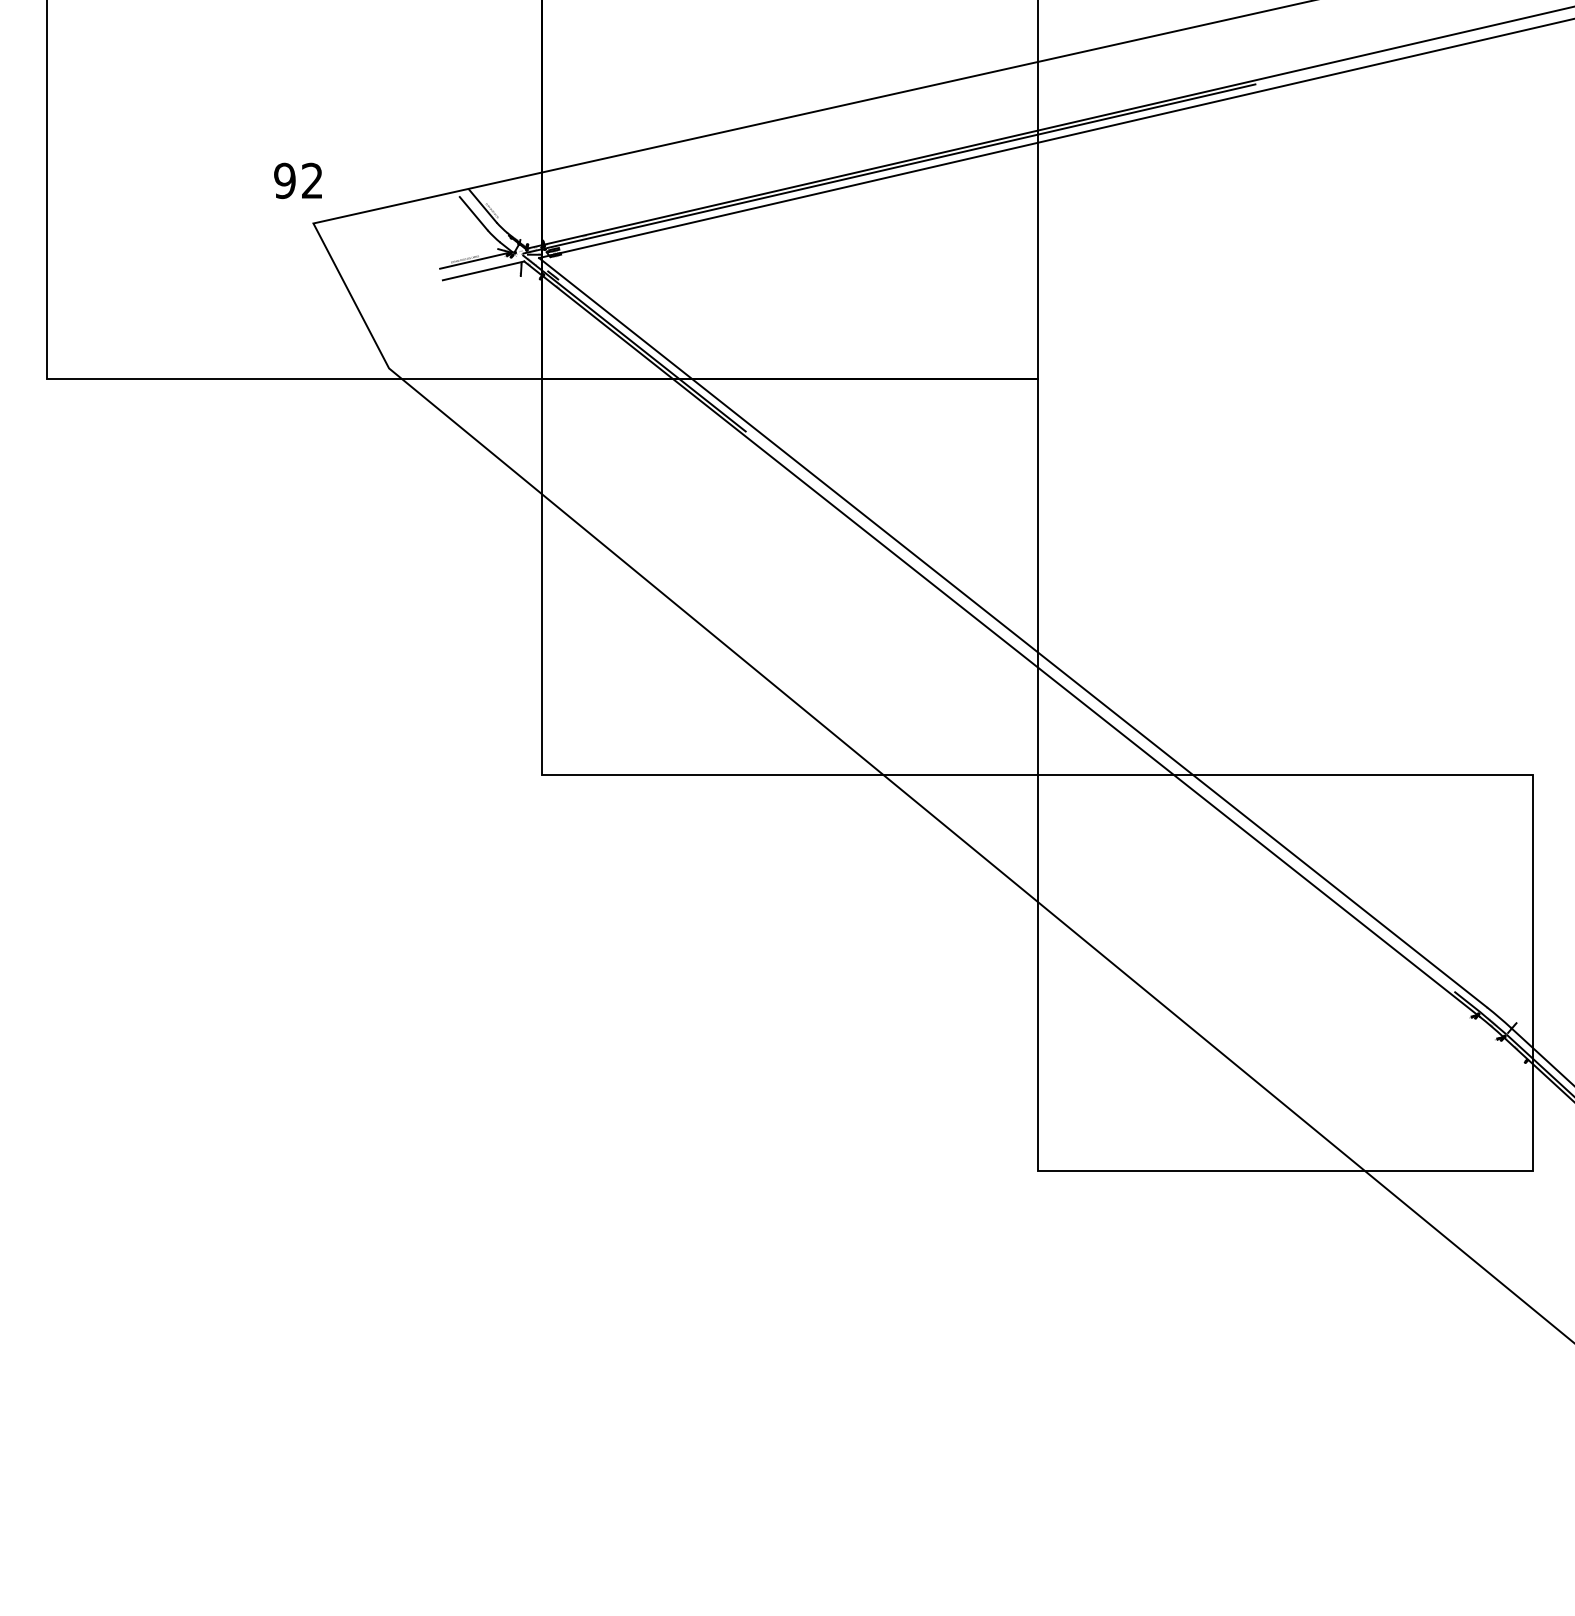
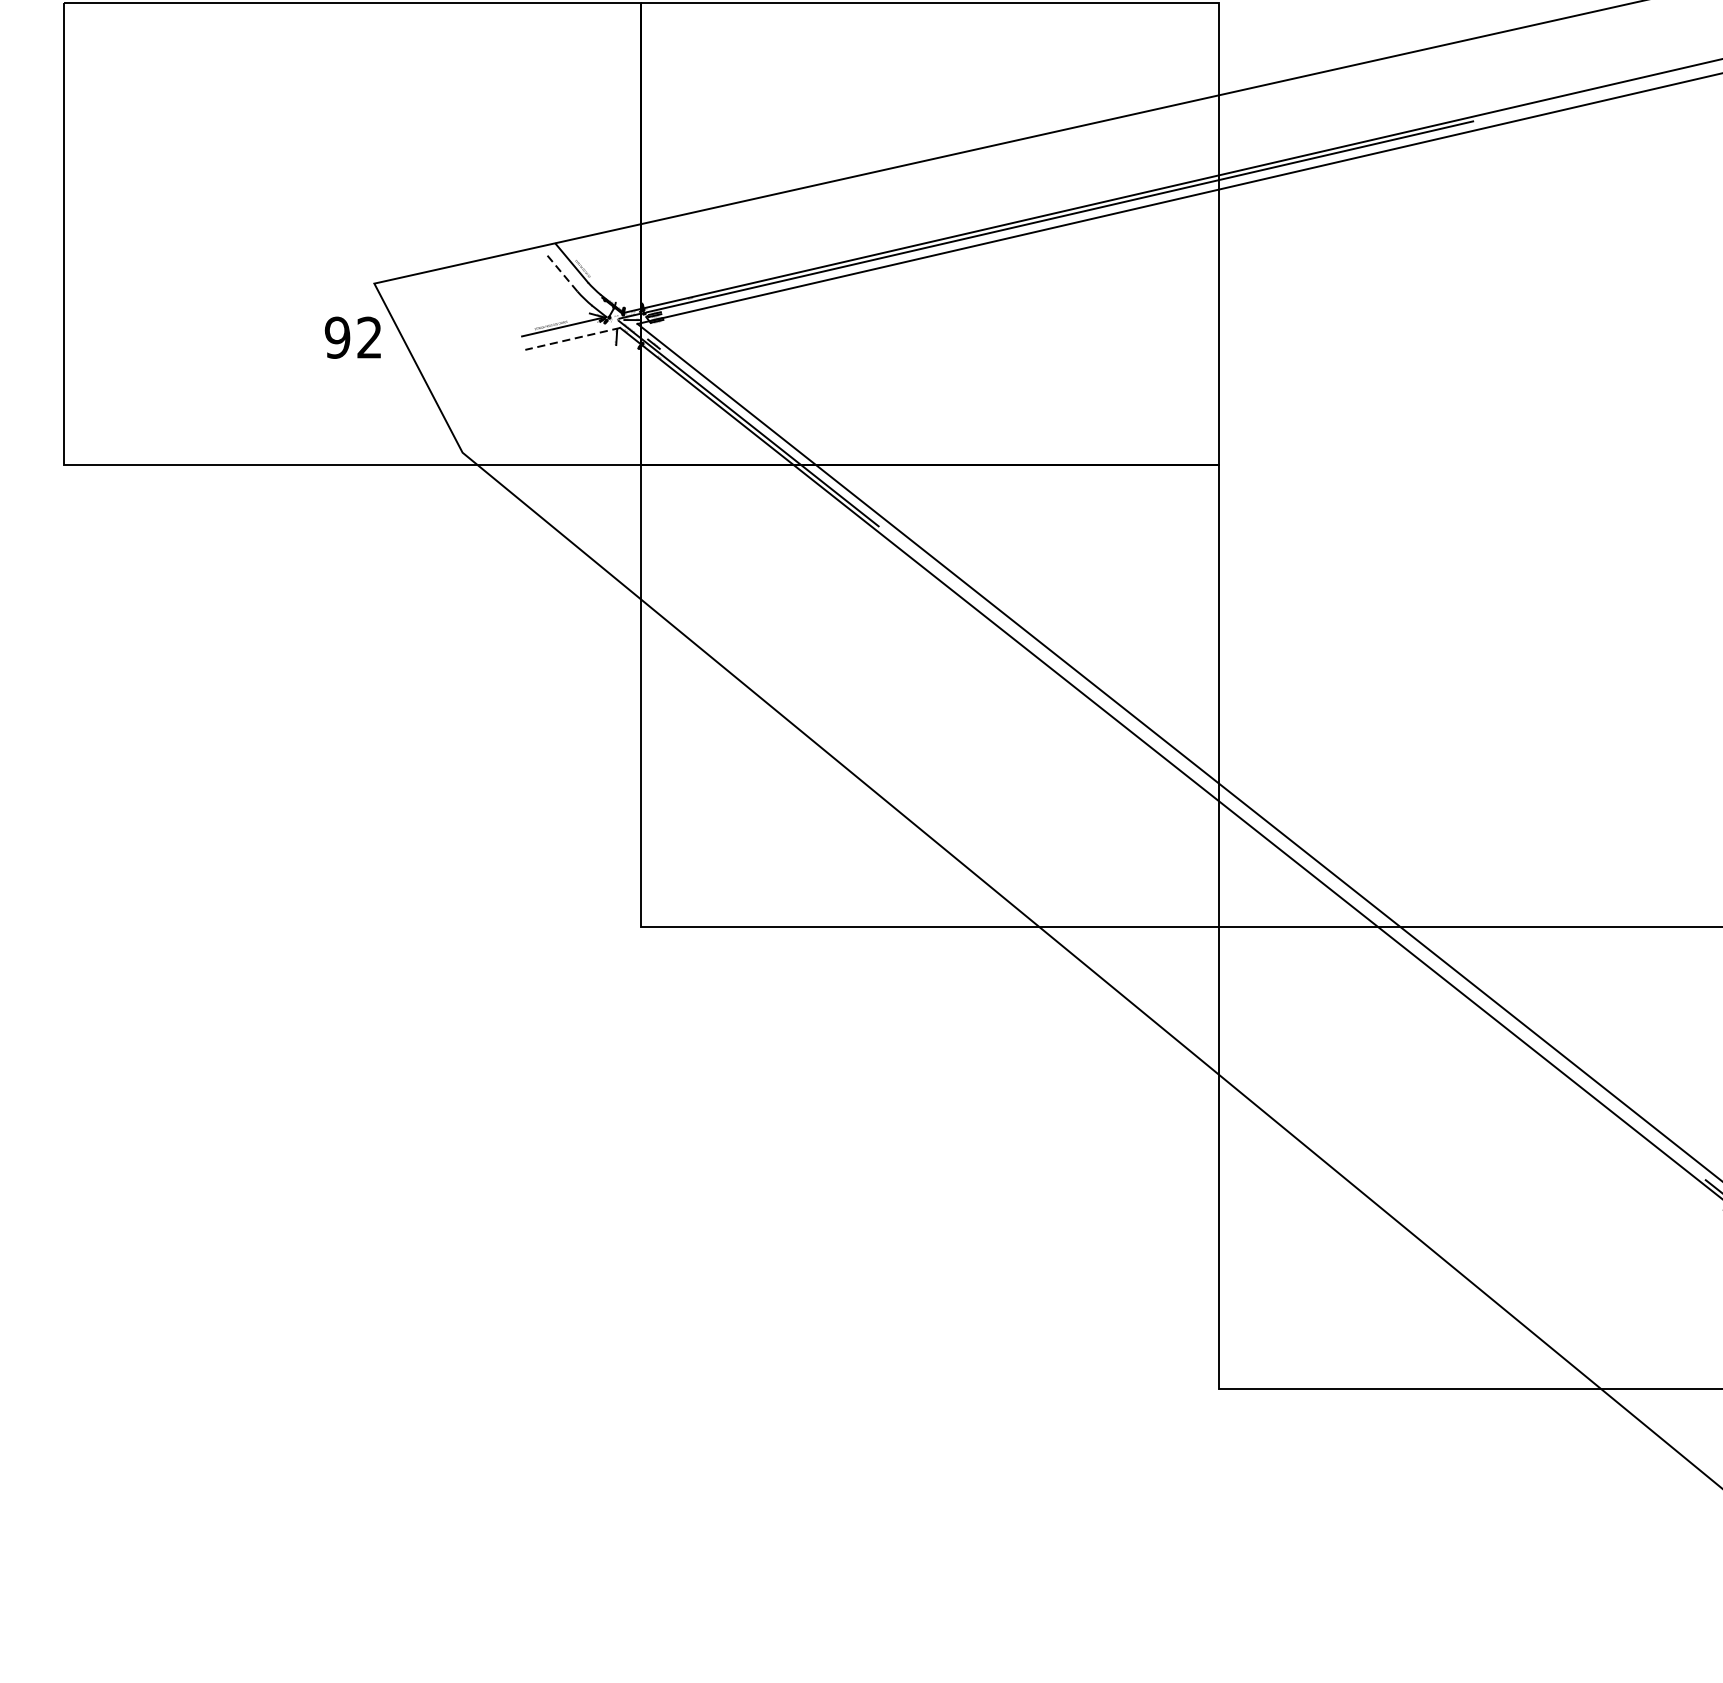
text: (297, 180) -> (352, 337), moved
line: (473, 213) -> (561, 271), solid -> dashed
line: (483, 270) -> (572, 338), solid -> dashed

